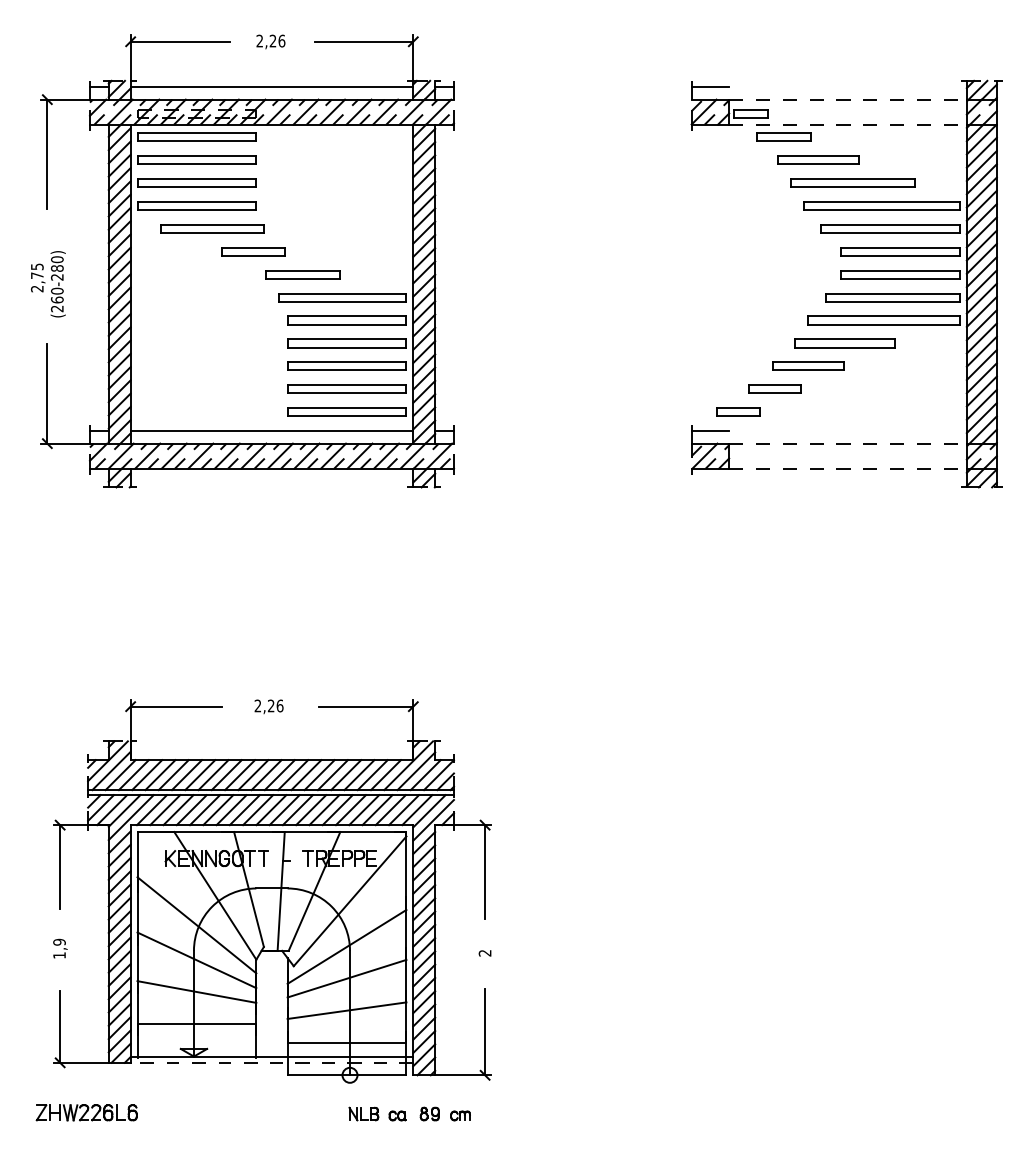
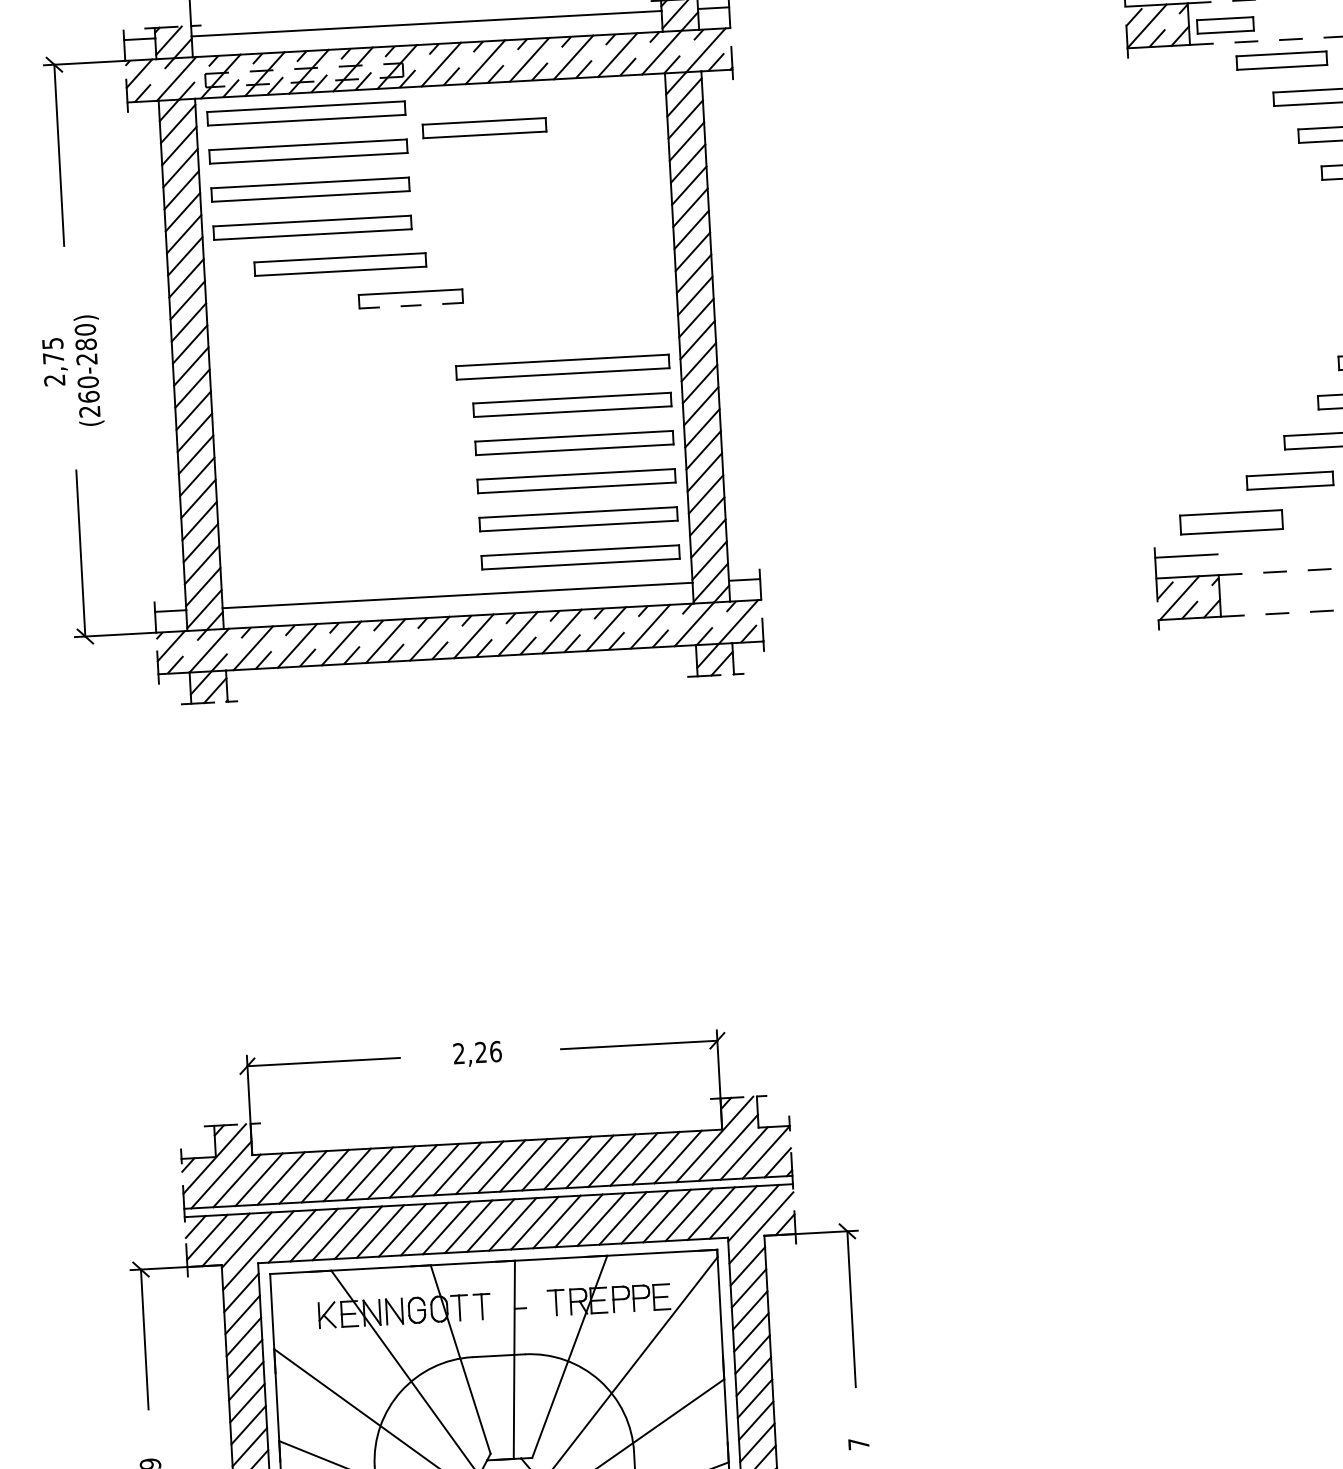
line: (253, 255) -> (411, 305), solid -> dashed
part: (302, 274) -> (483, 127), moved
part: (738, 411) -> (1231, 520), size x1.4
text: (484, 953) -> (857, 1444), 2 -> 7

